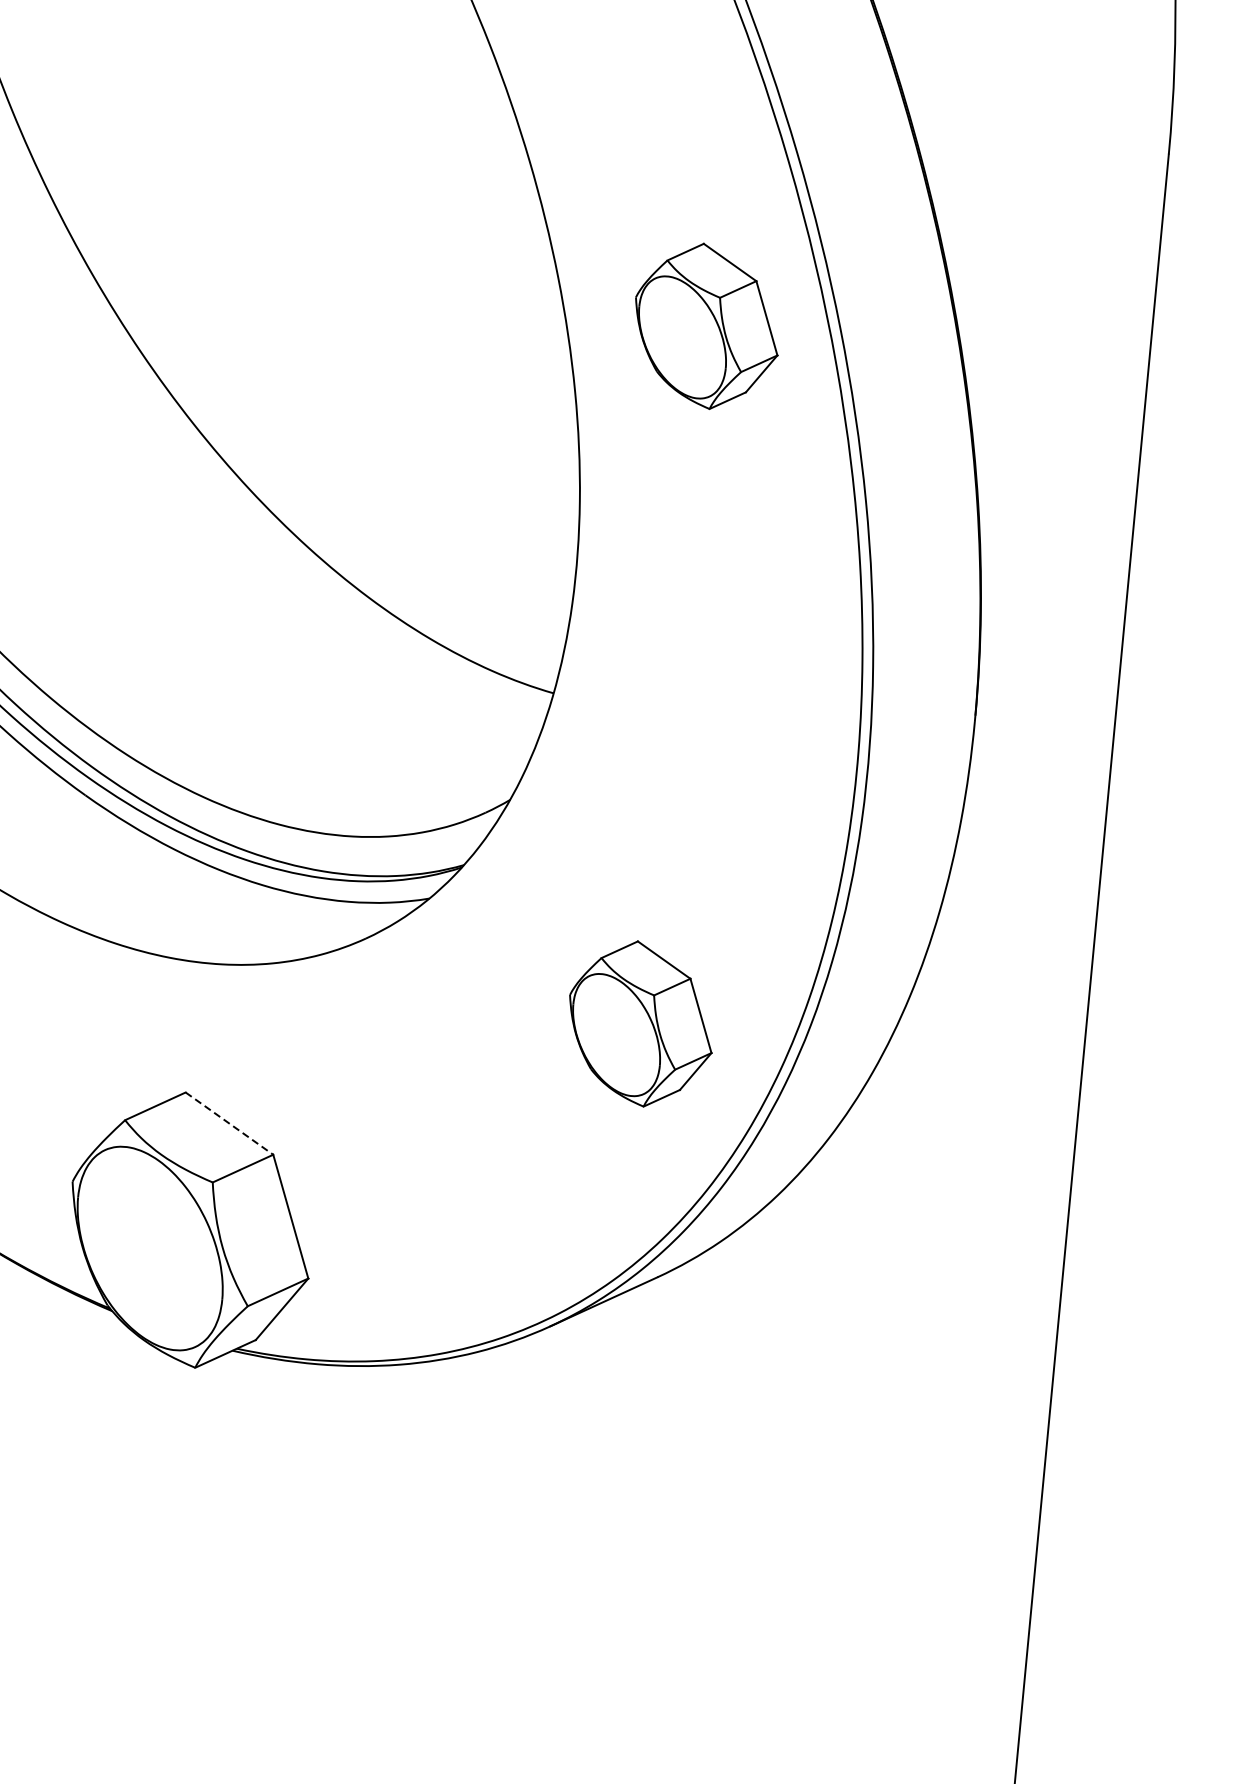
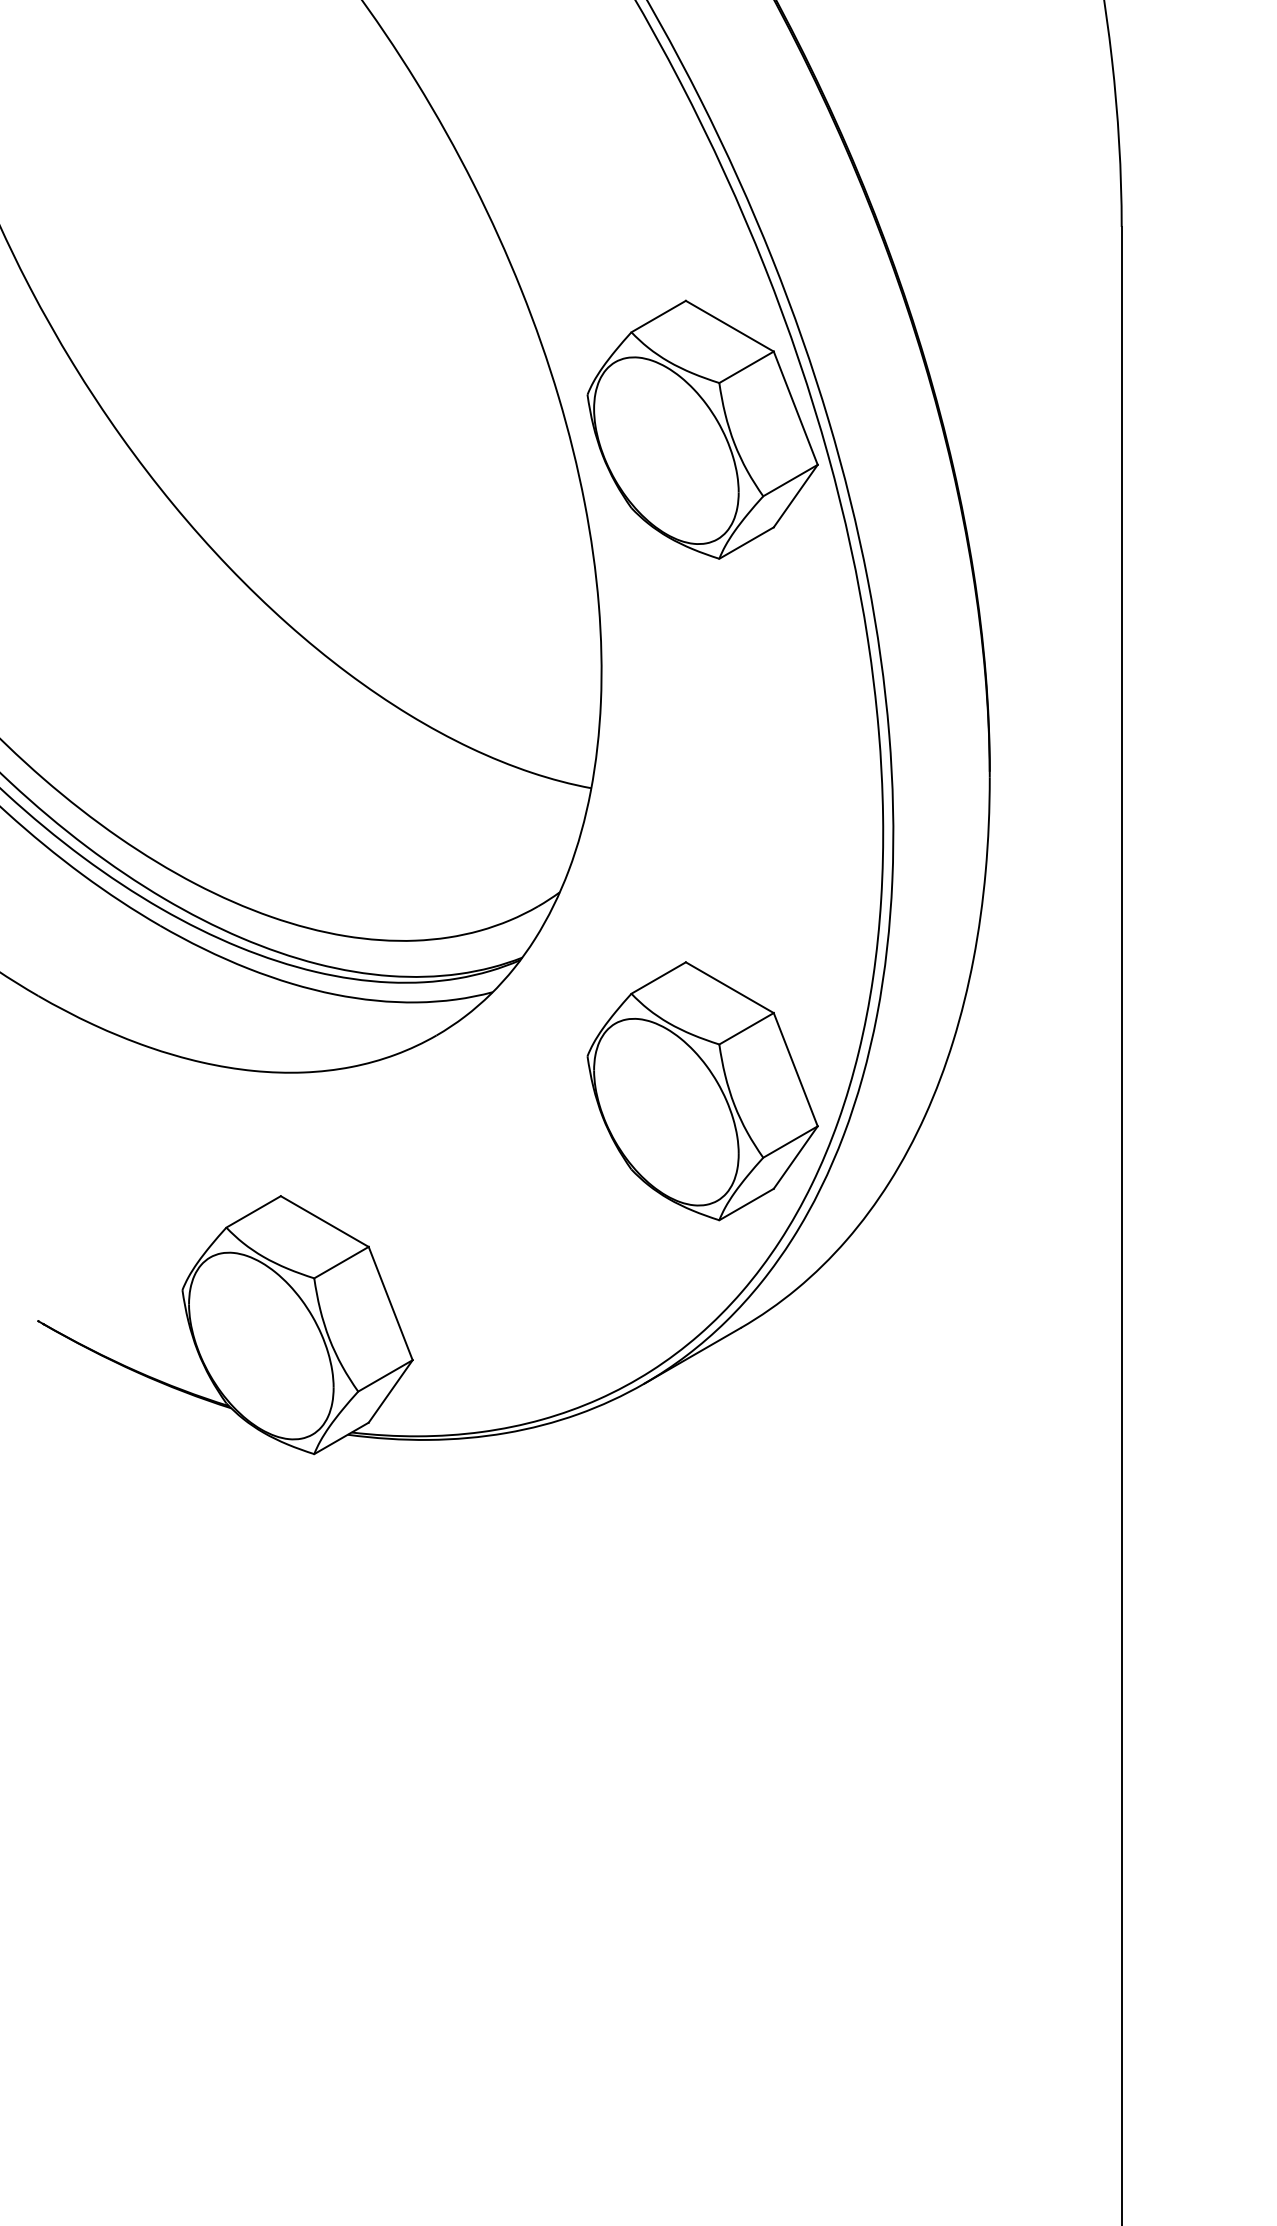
part: (706, 326) -> (702, 429), size x1.67
part: (640, 1024) -> (702, 1091), size x1.67
line: (229, 1123) -> (324, 1221), dashed -> solid

